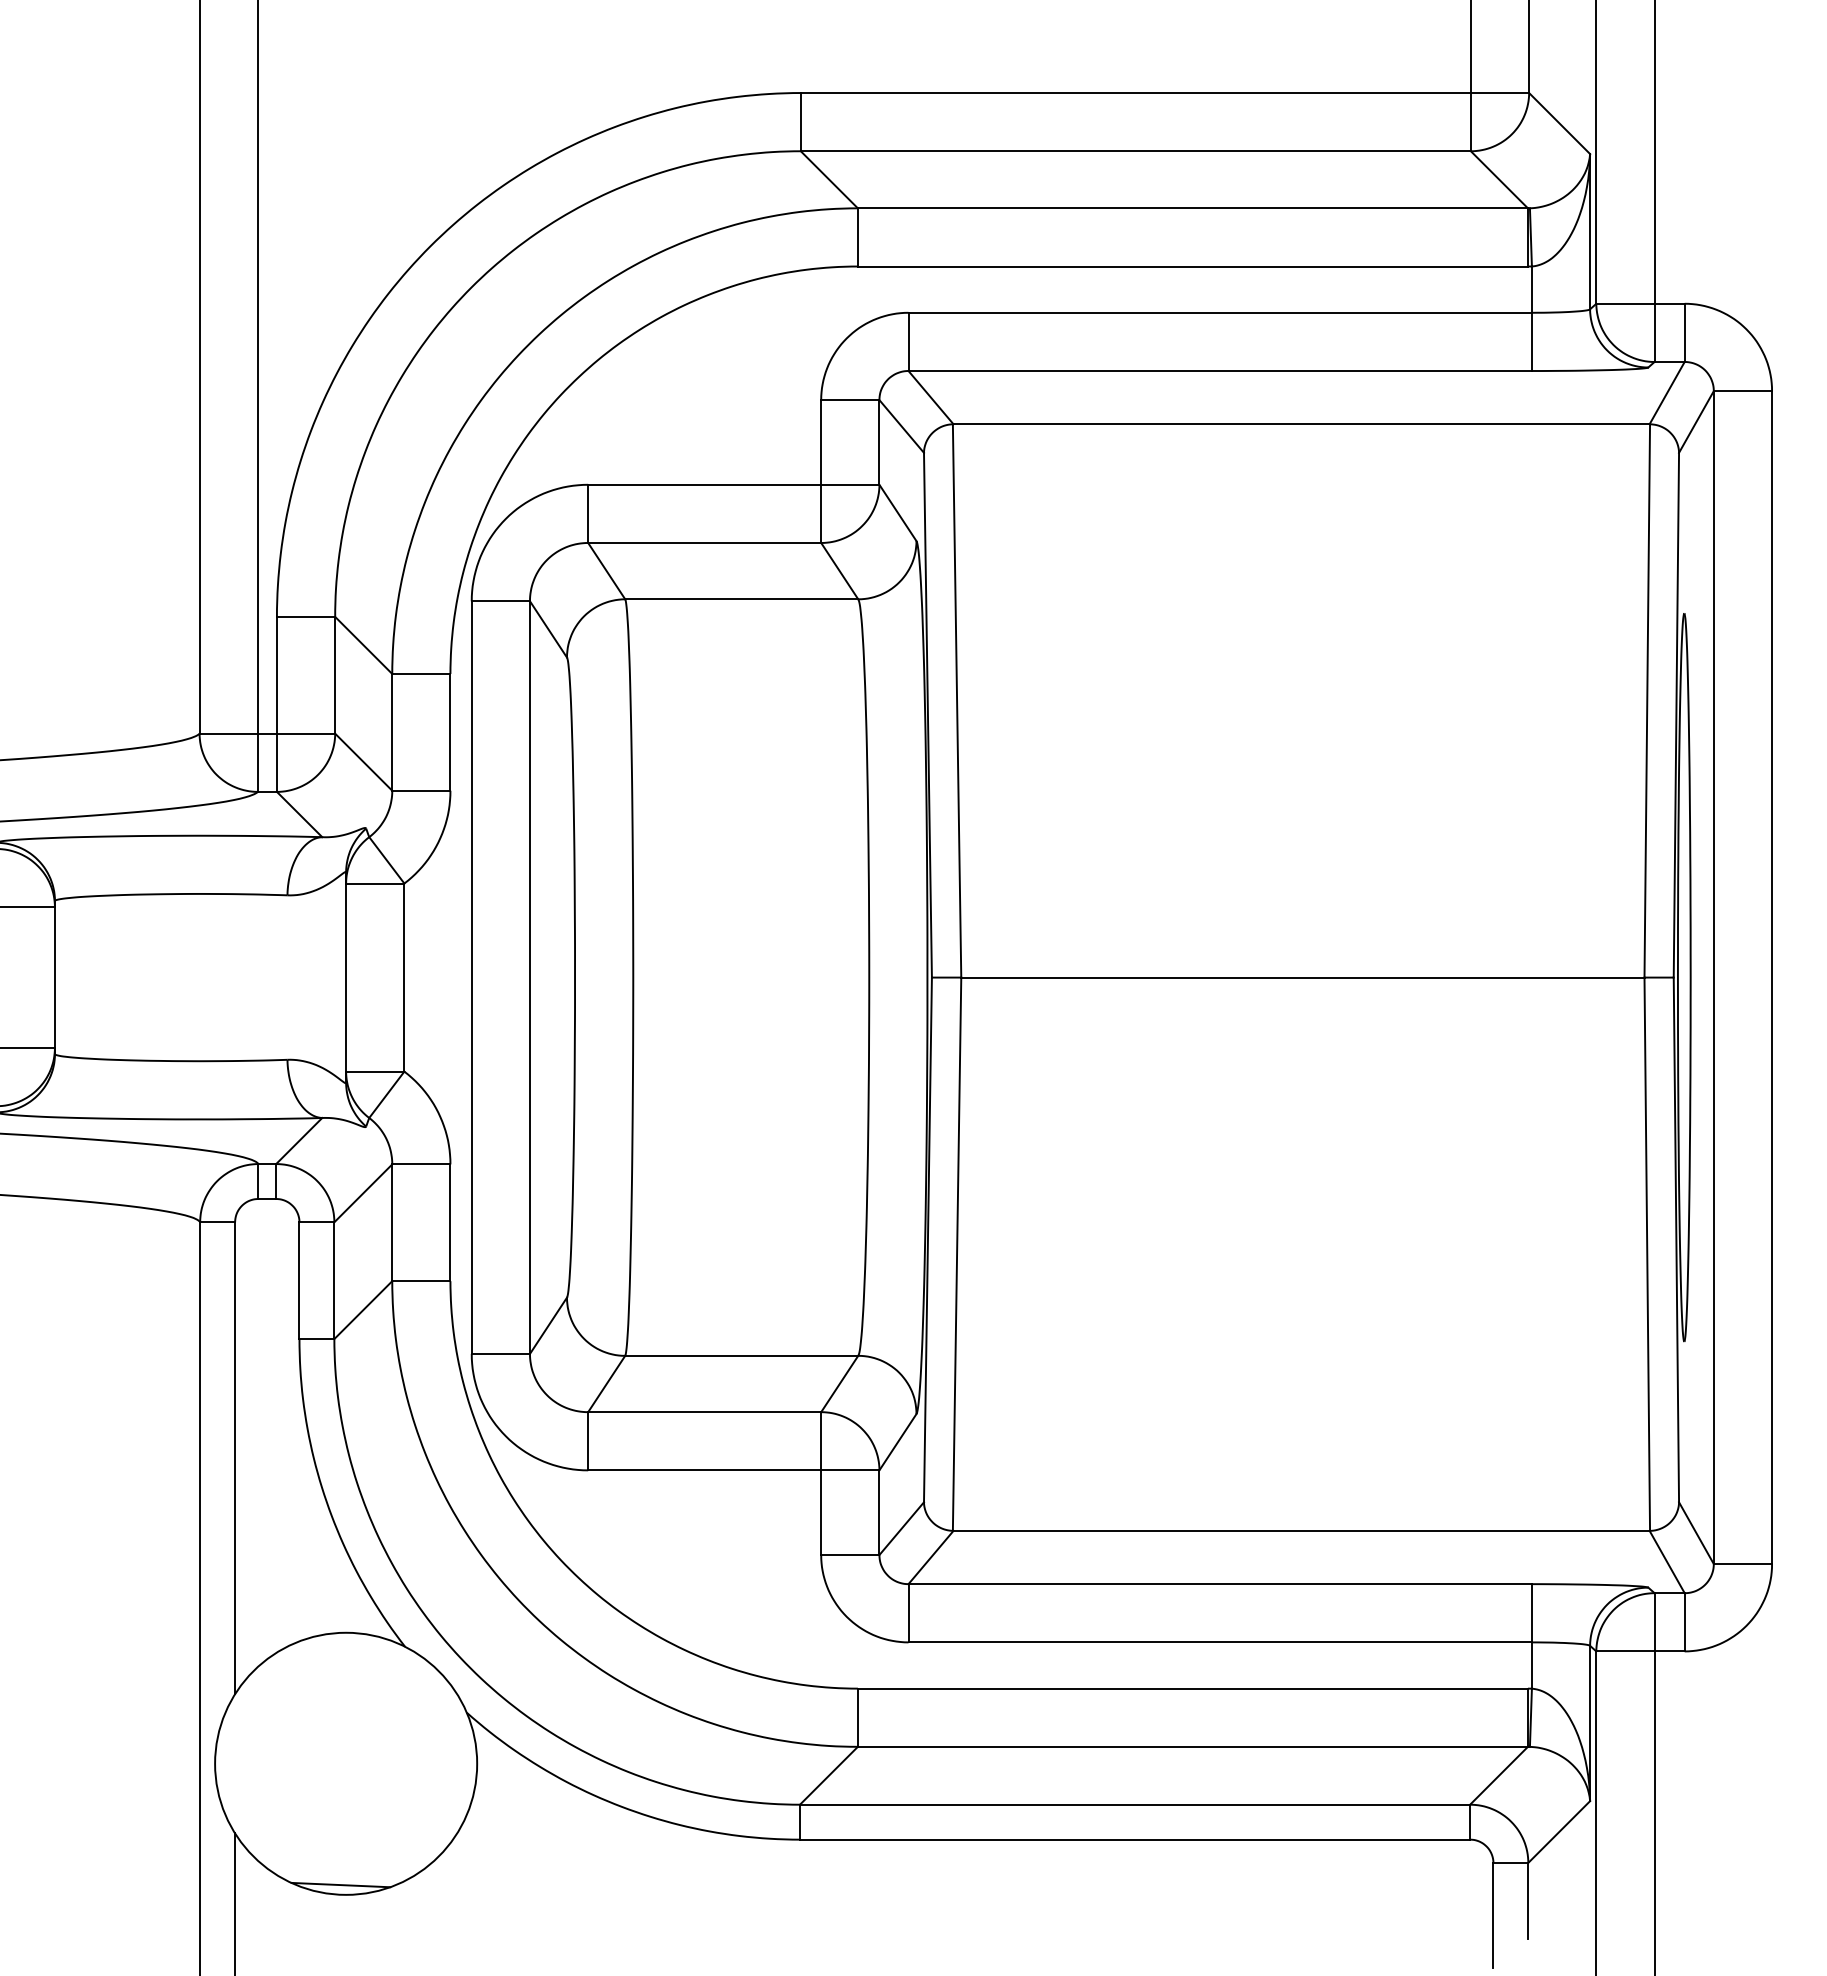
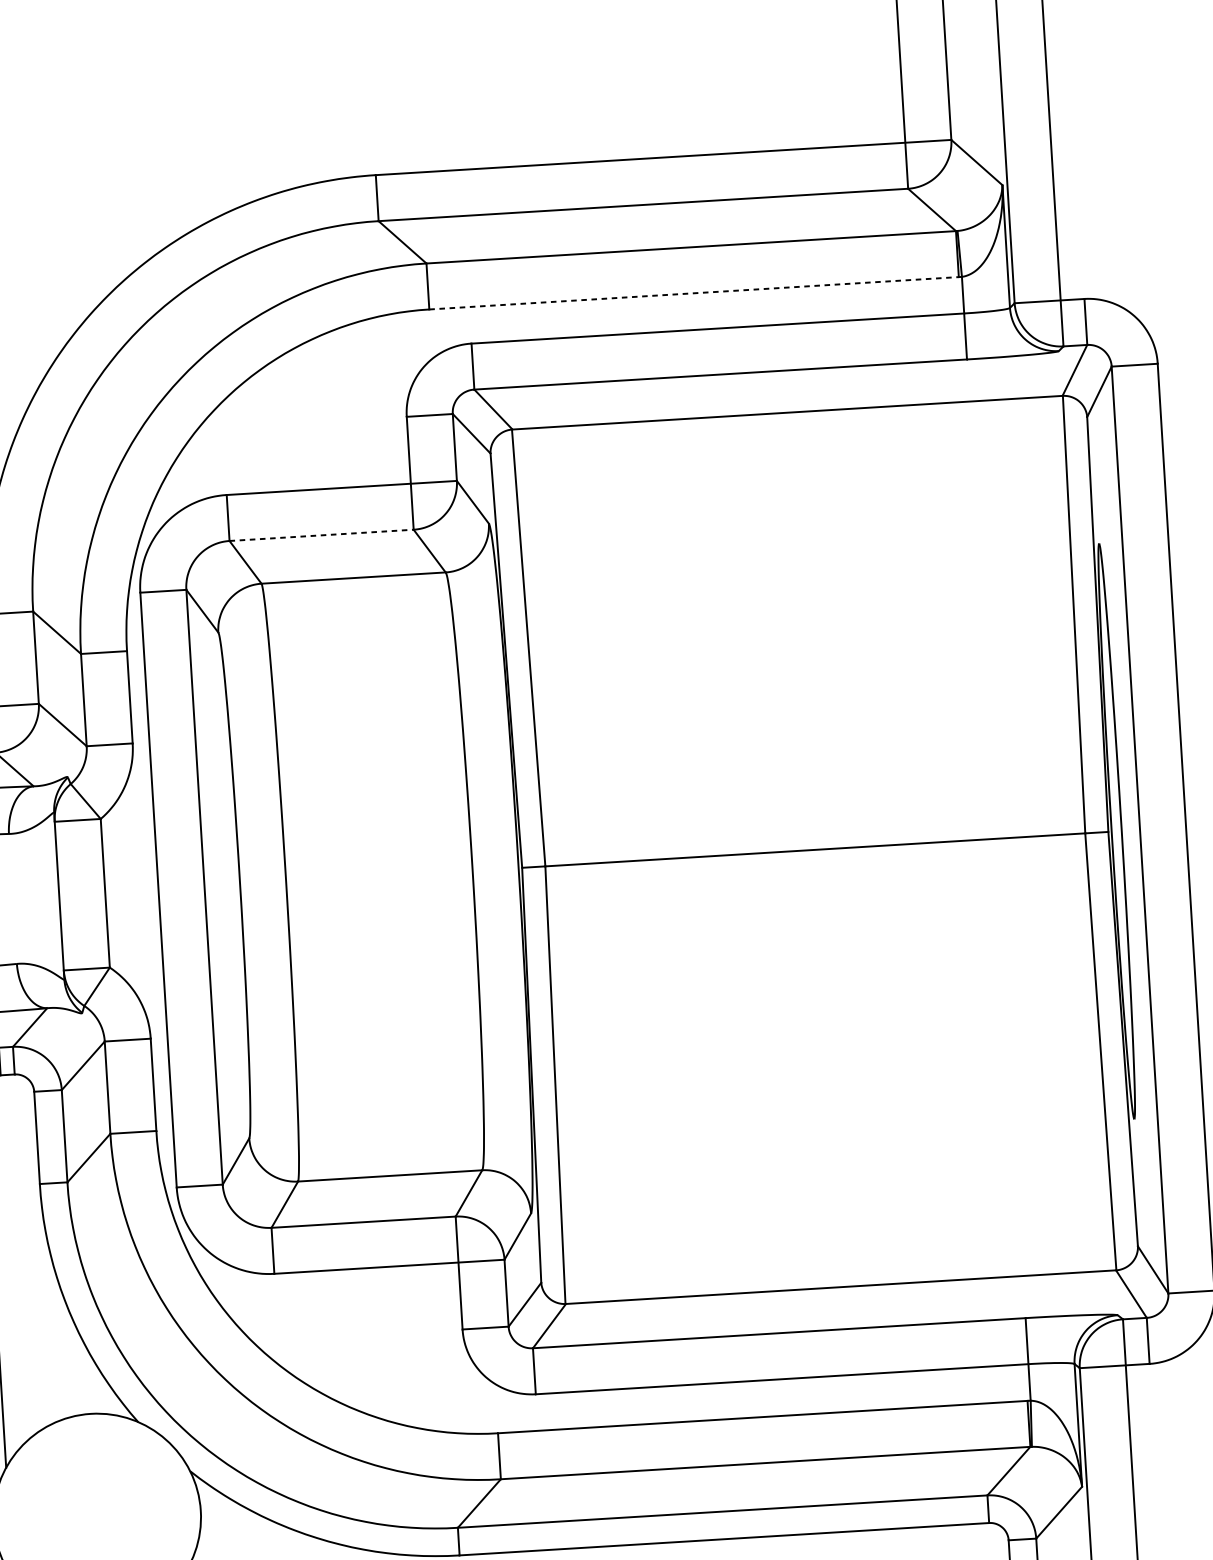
line: (1193, 266) -> (694, 293), solid -> dashed
line: (704, 542) -> (321, 534), solid -> dashed

